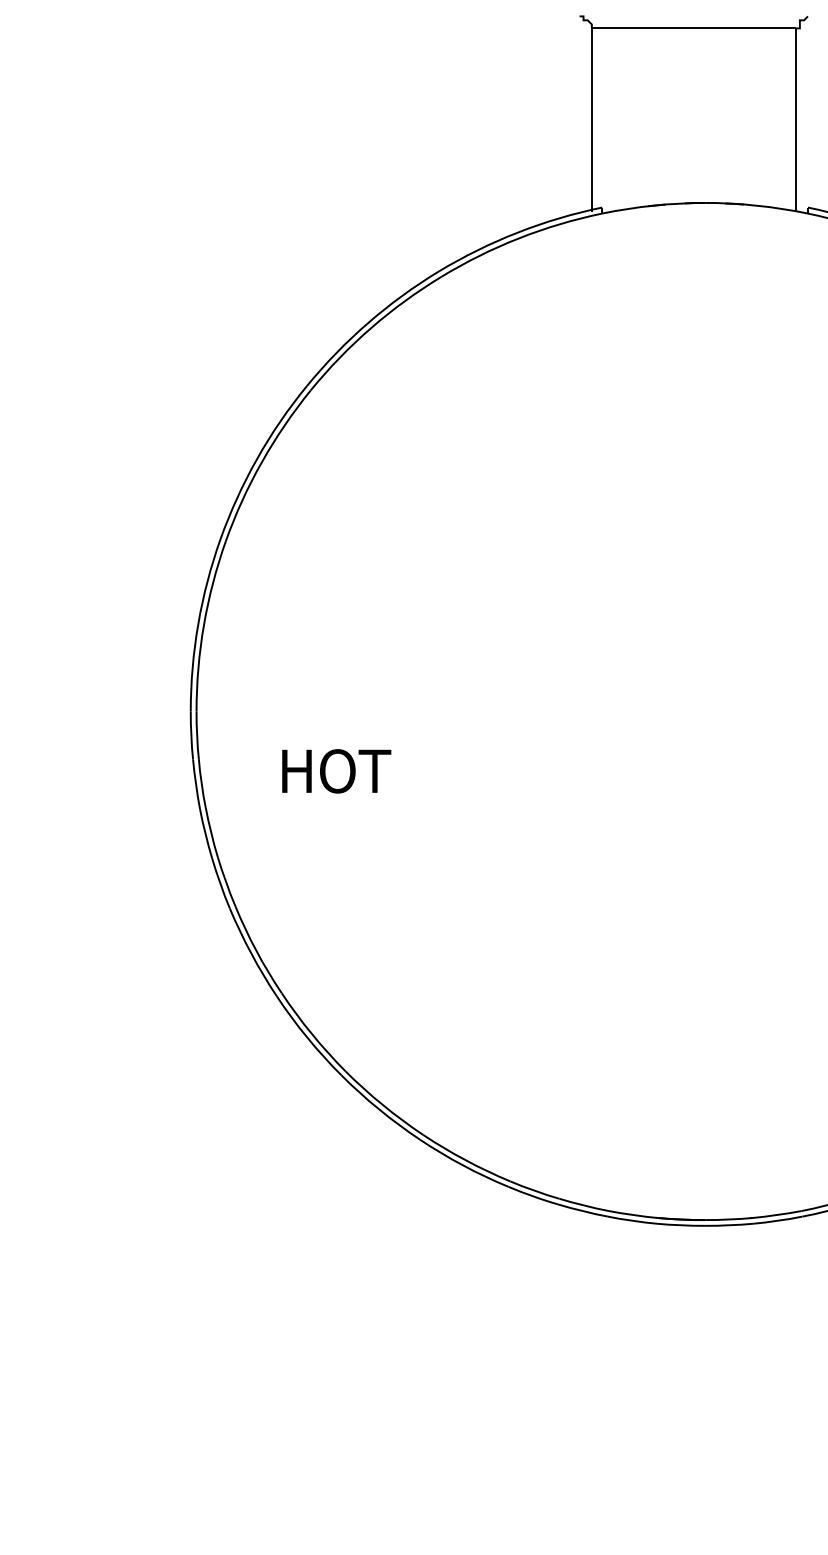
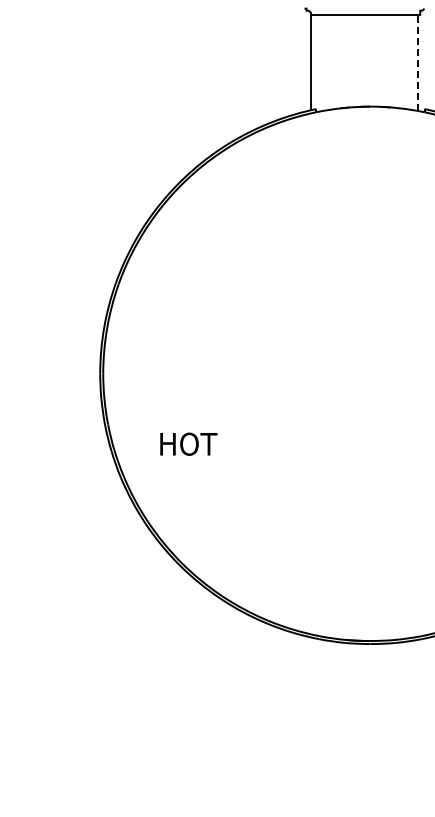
line: (796, 118) -> (418, 62), solid -> dashed
text: (335, 769) -> (188, 443), moved

